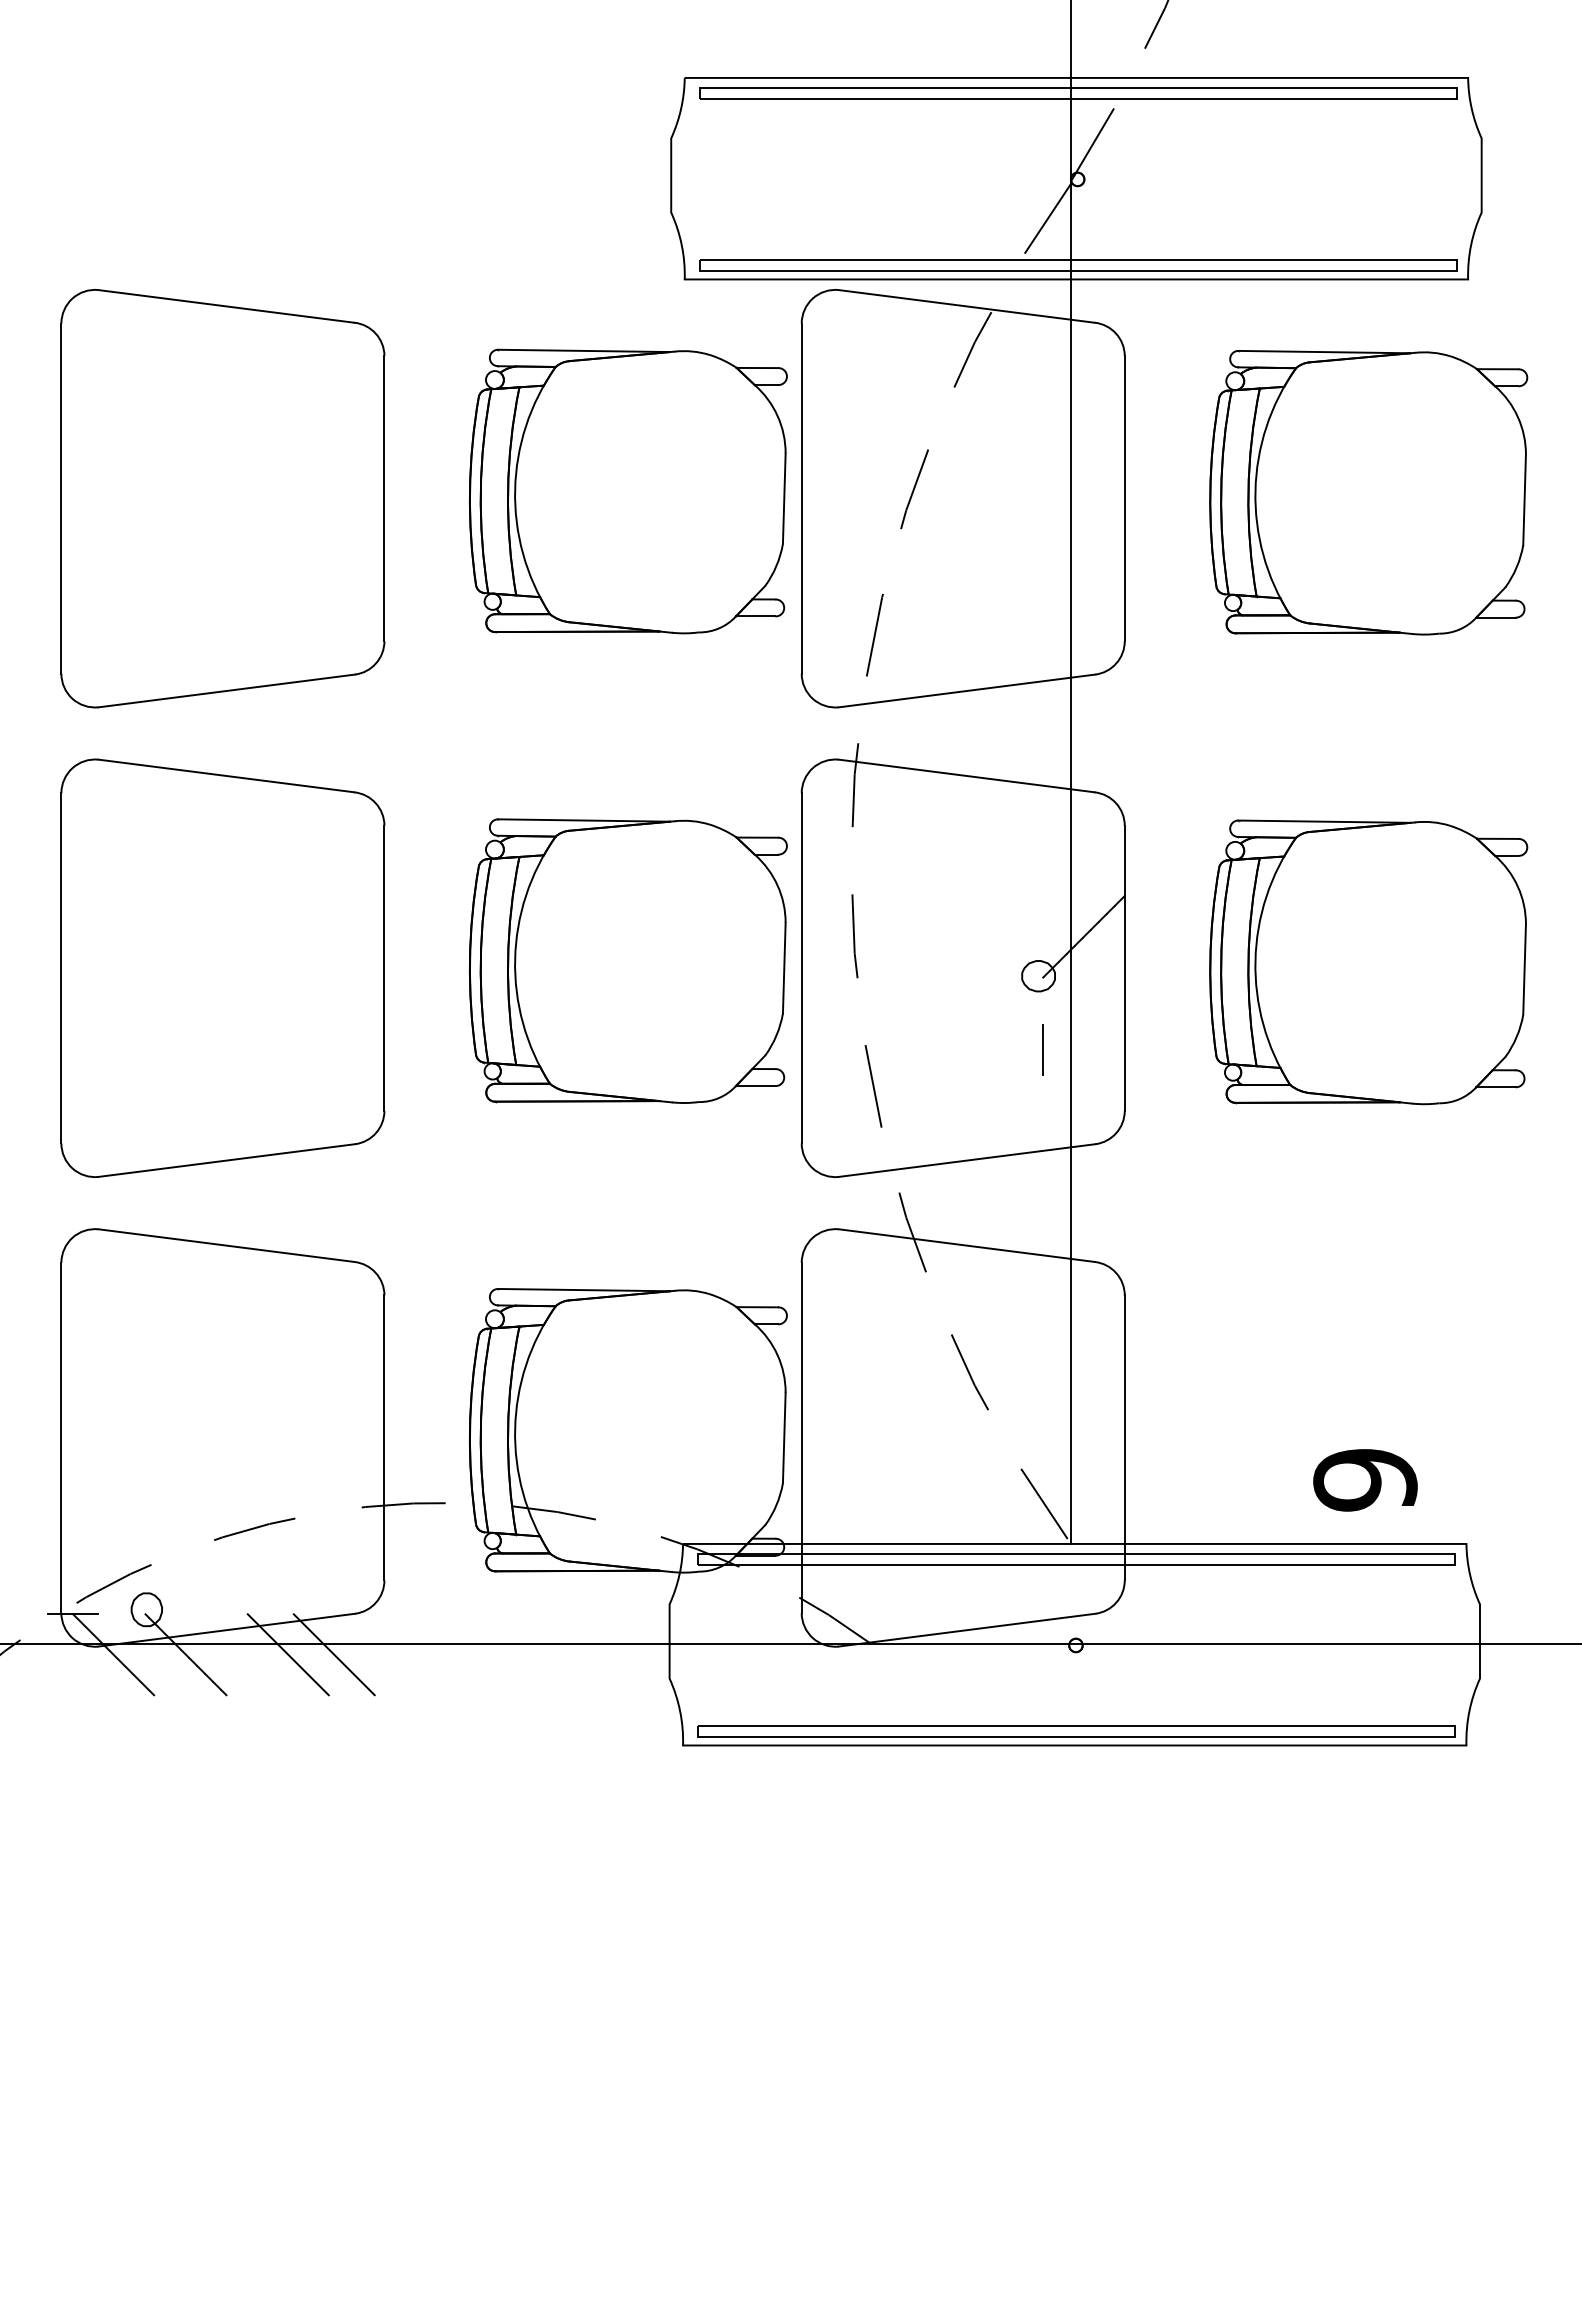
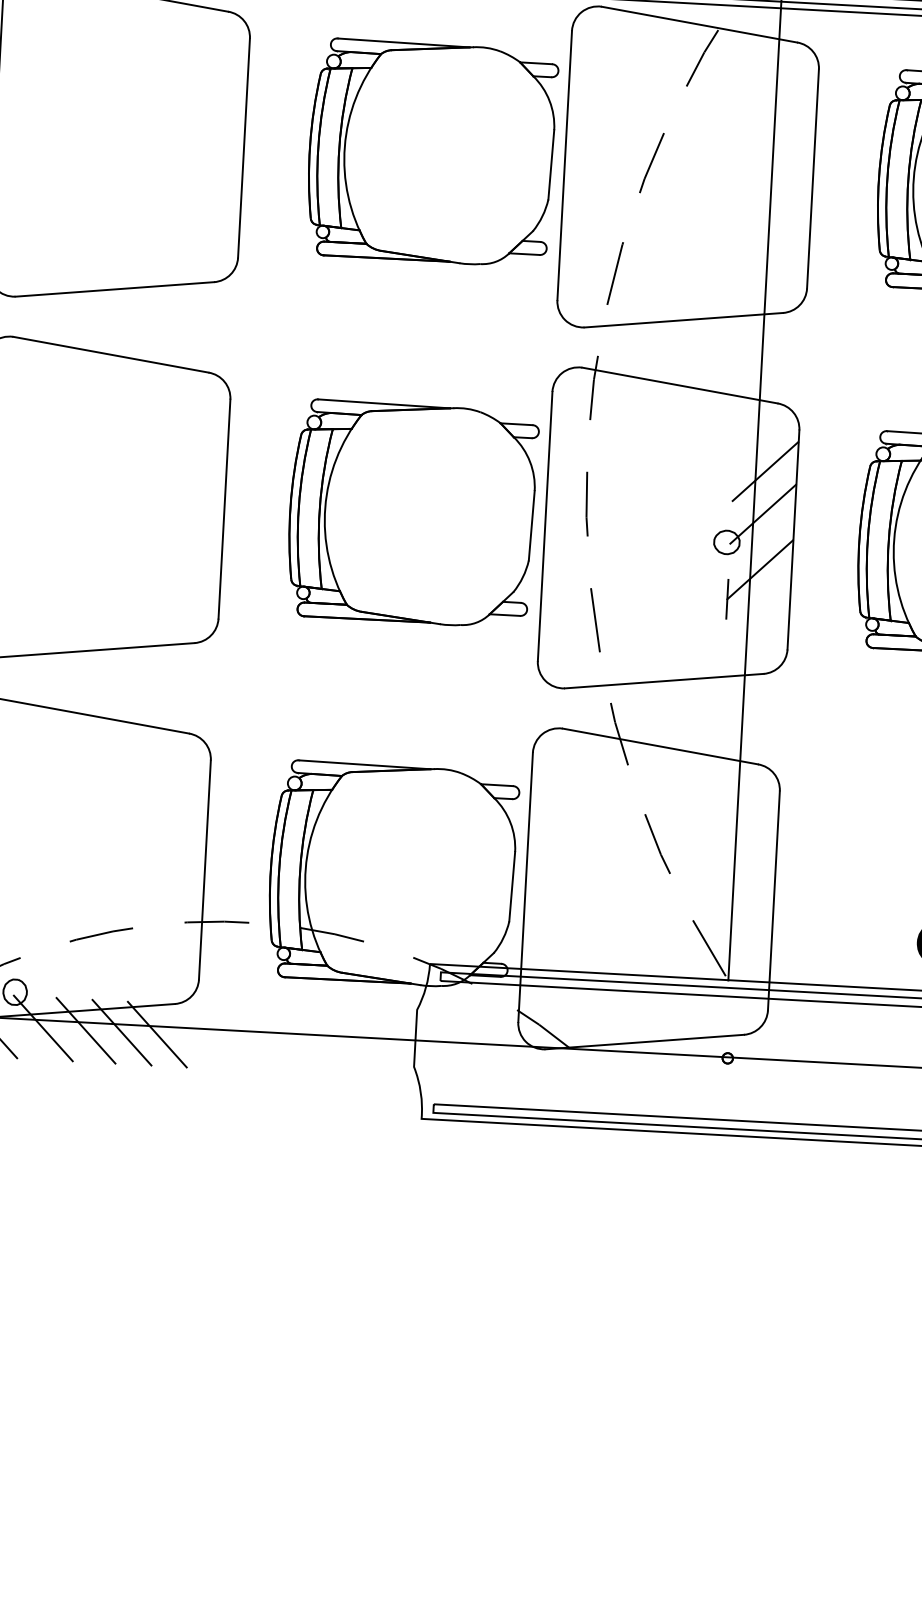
line: (1083, 881) -> (765, 471), added
line: (1083, 1009) -> (760, 569), added
line: (241, 1654) -> (86, 1030), added

